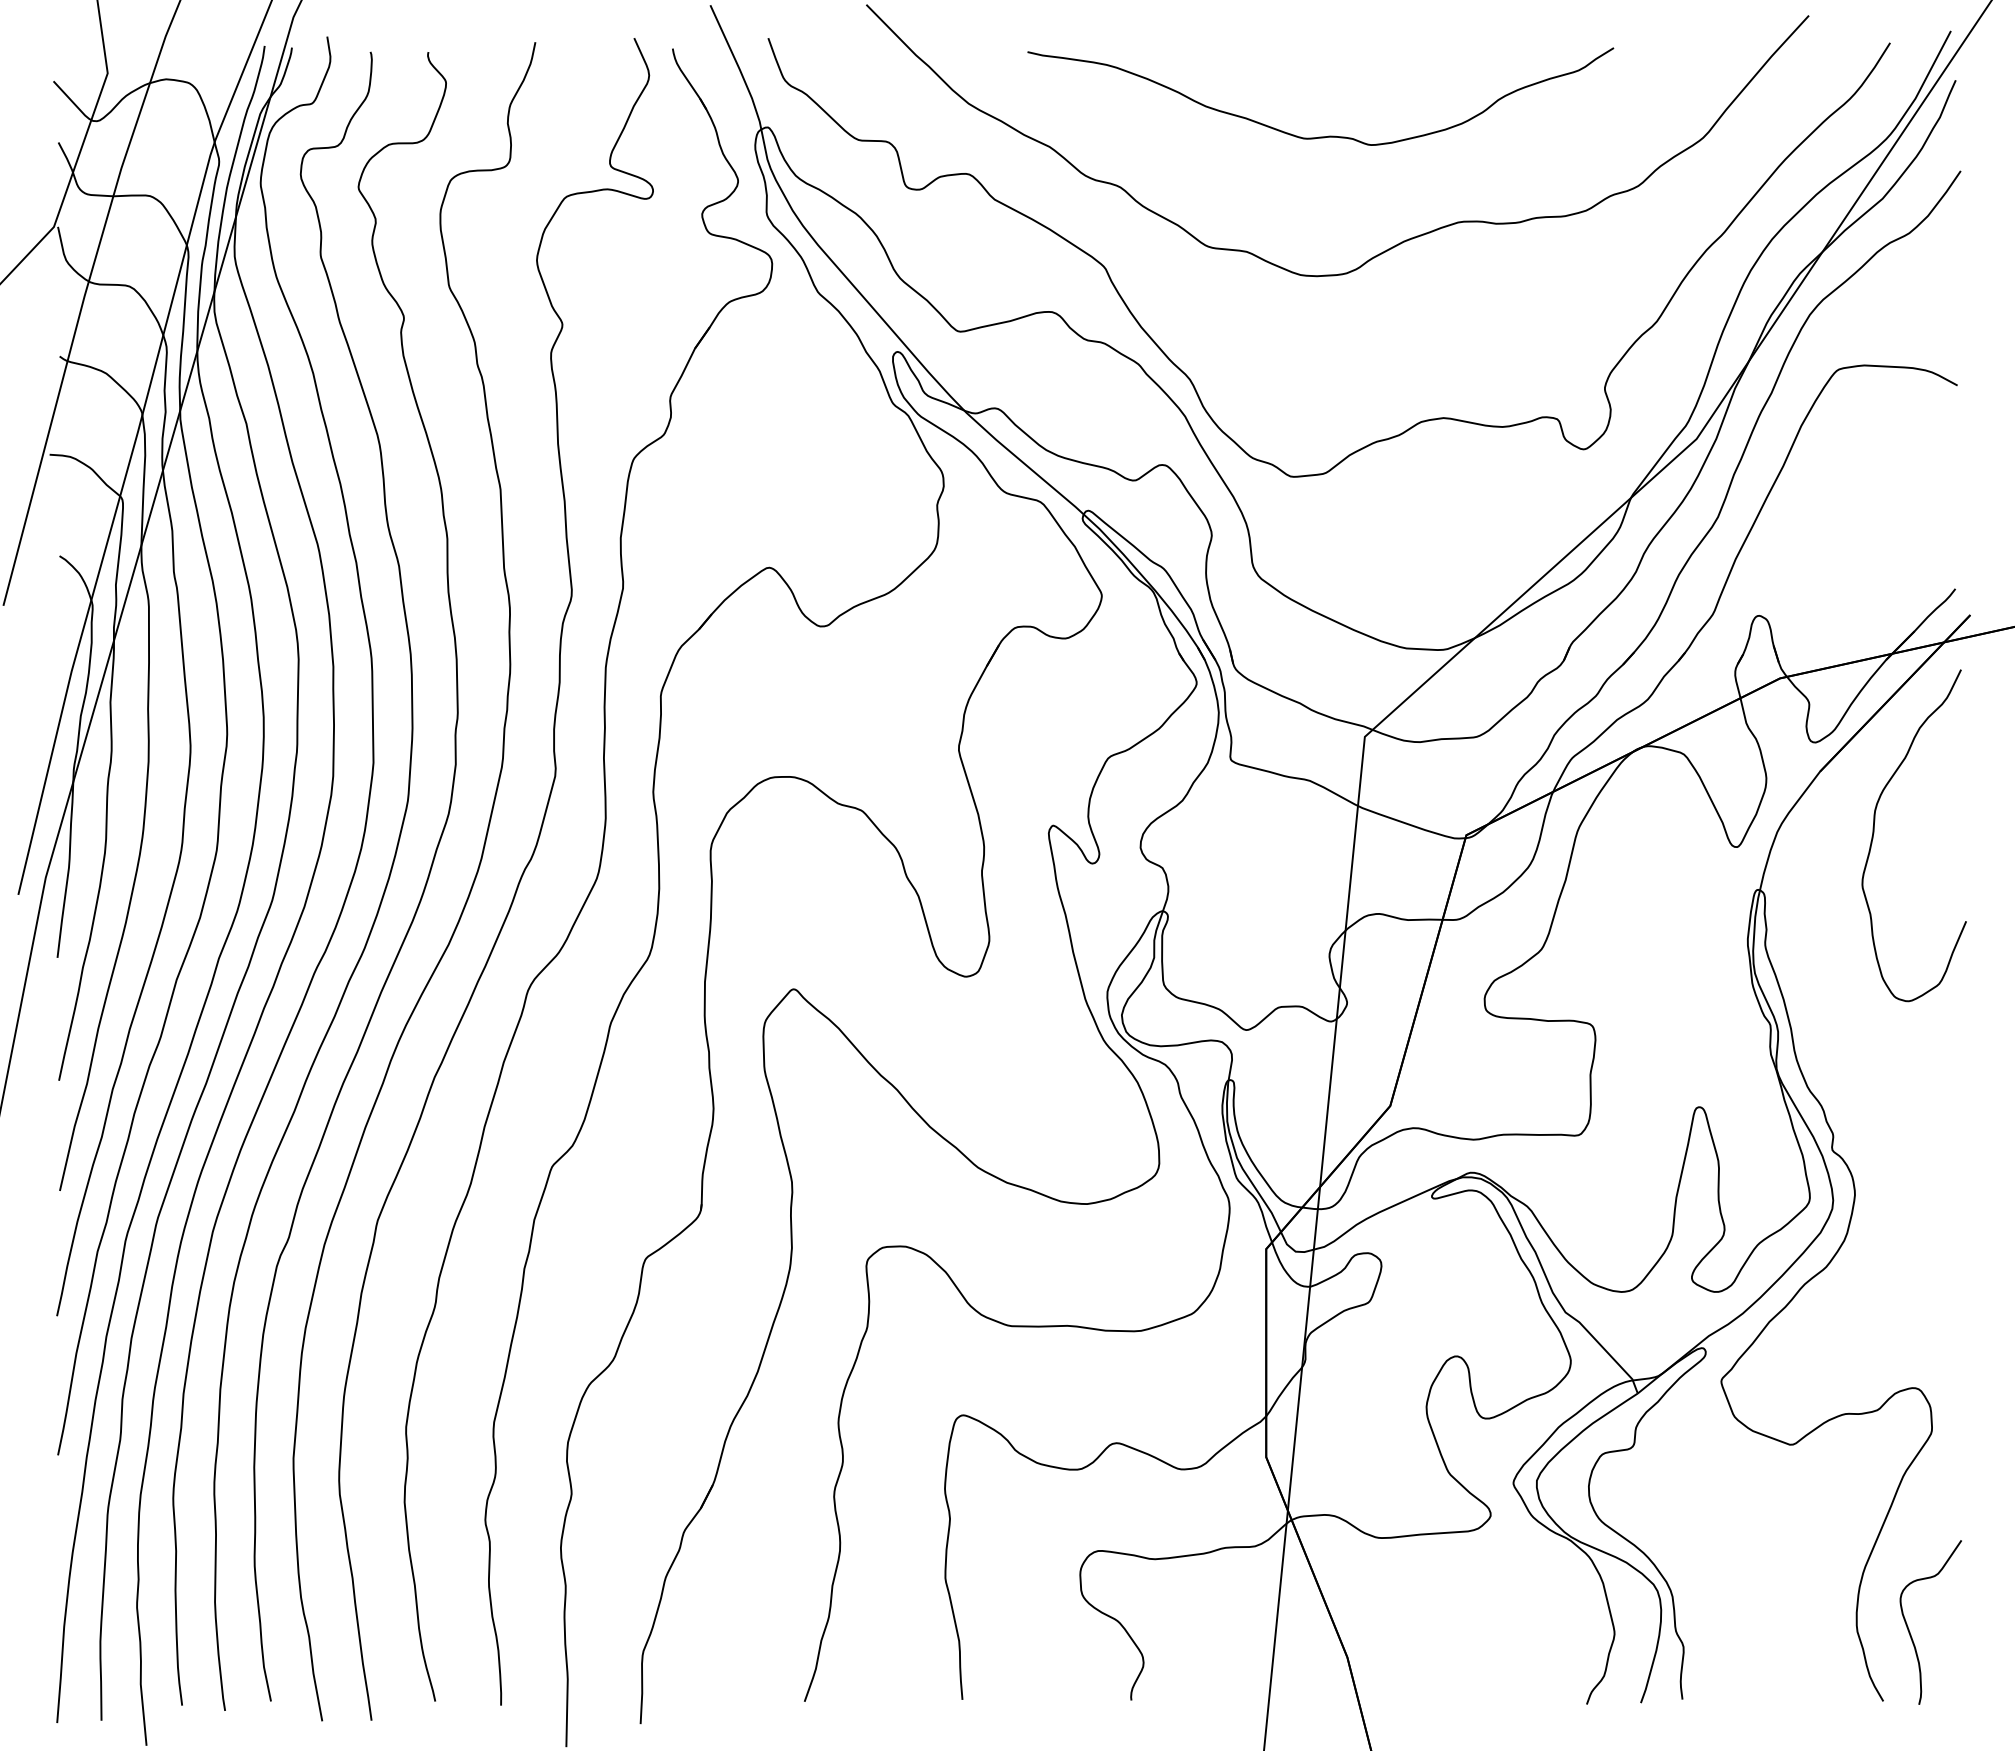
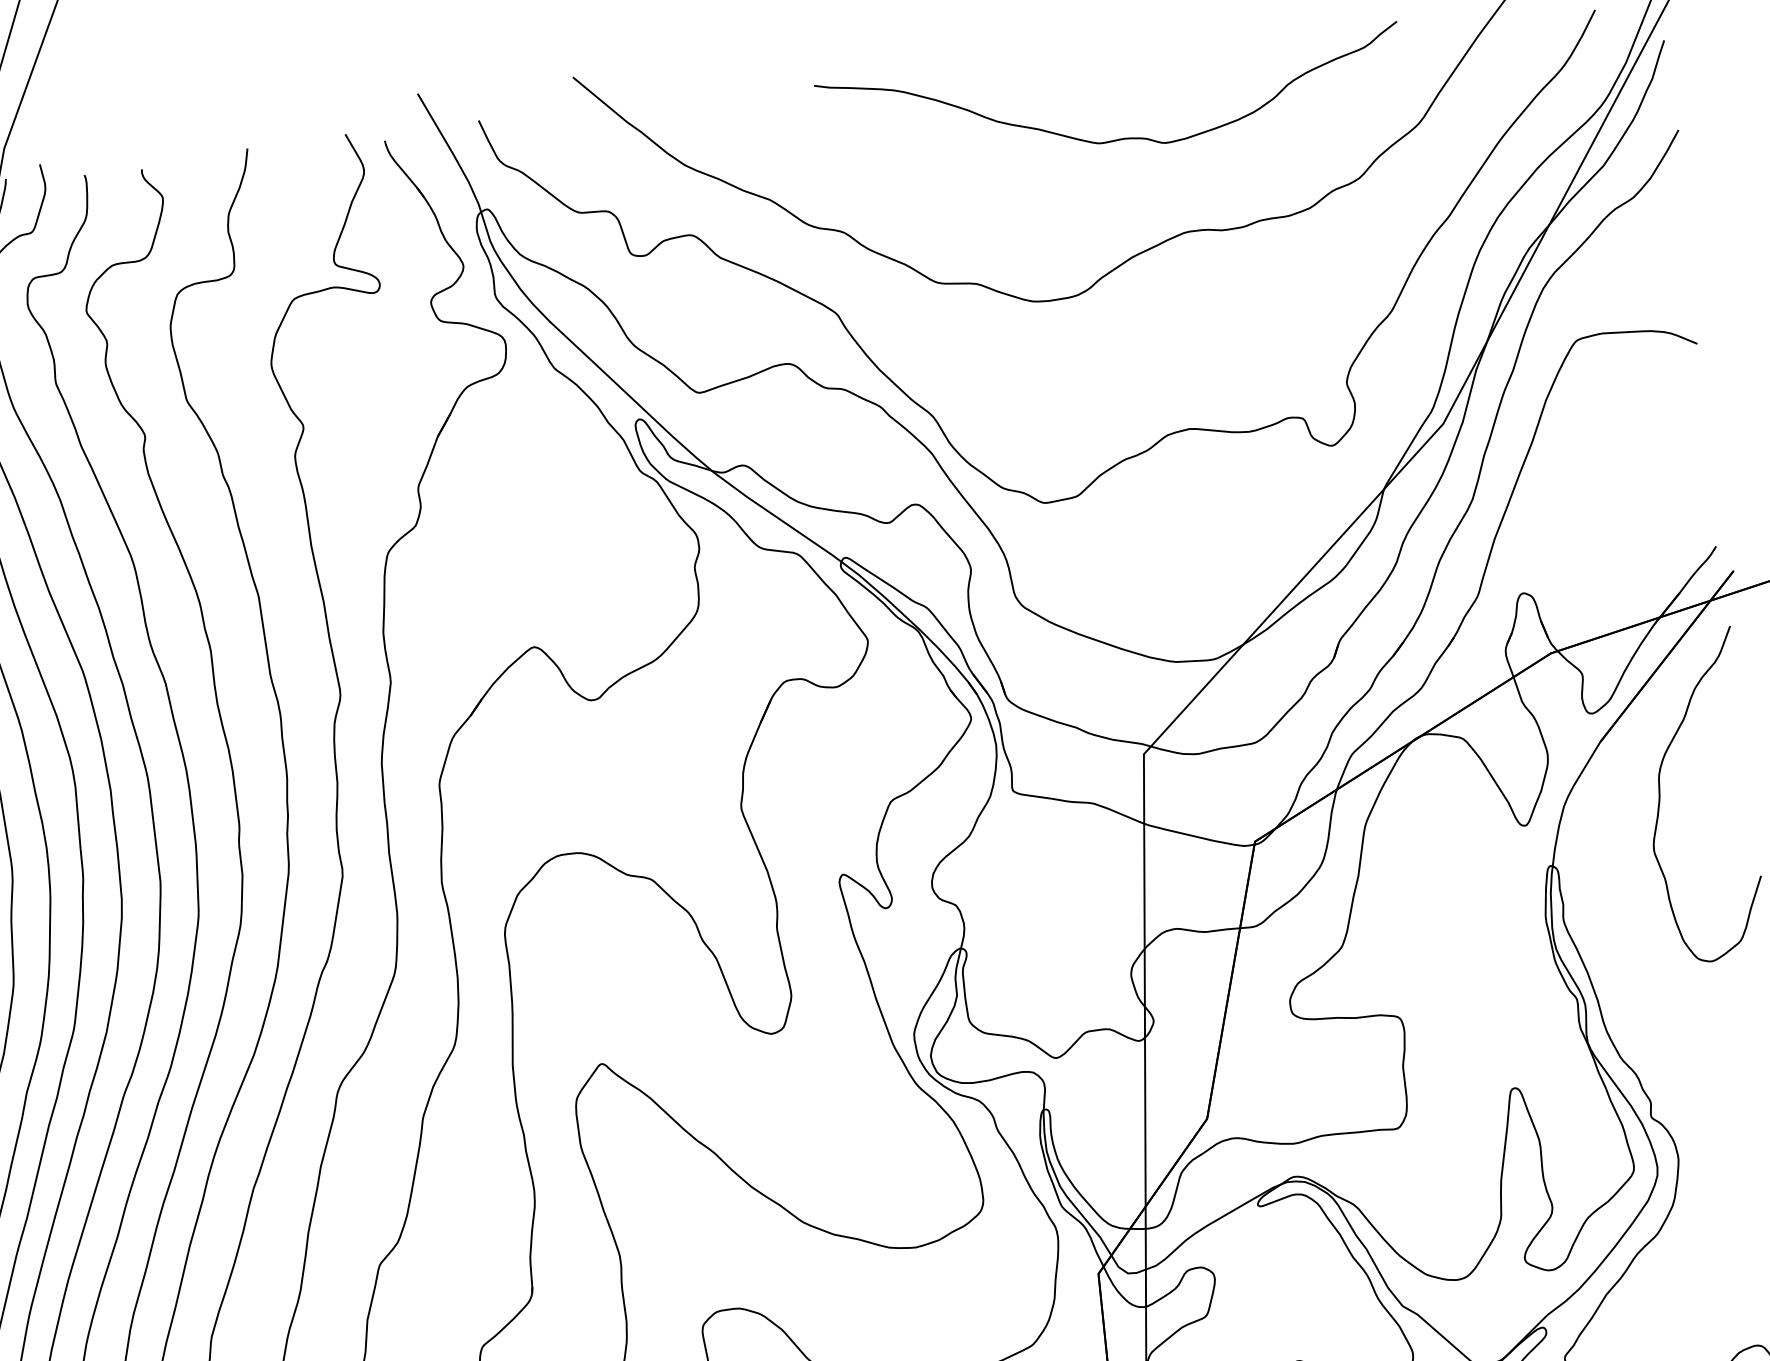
curve: (1328, 135) -> (1122, 137), moved

